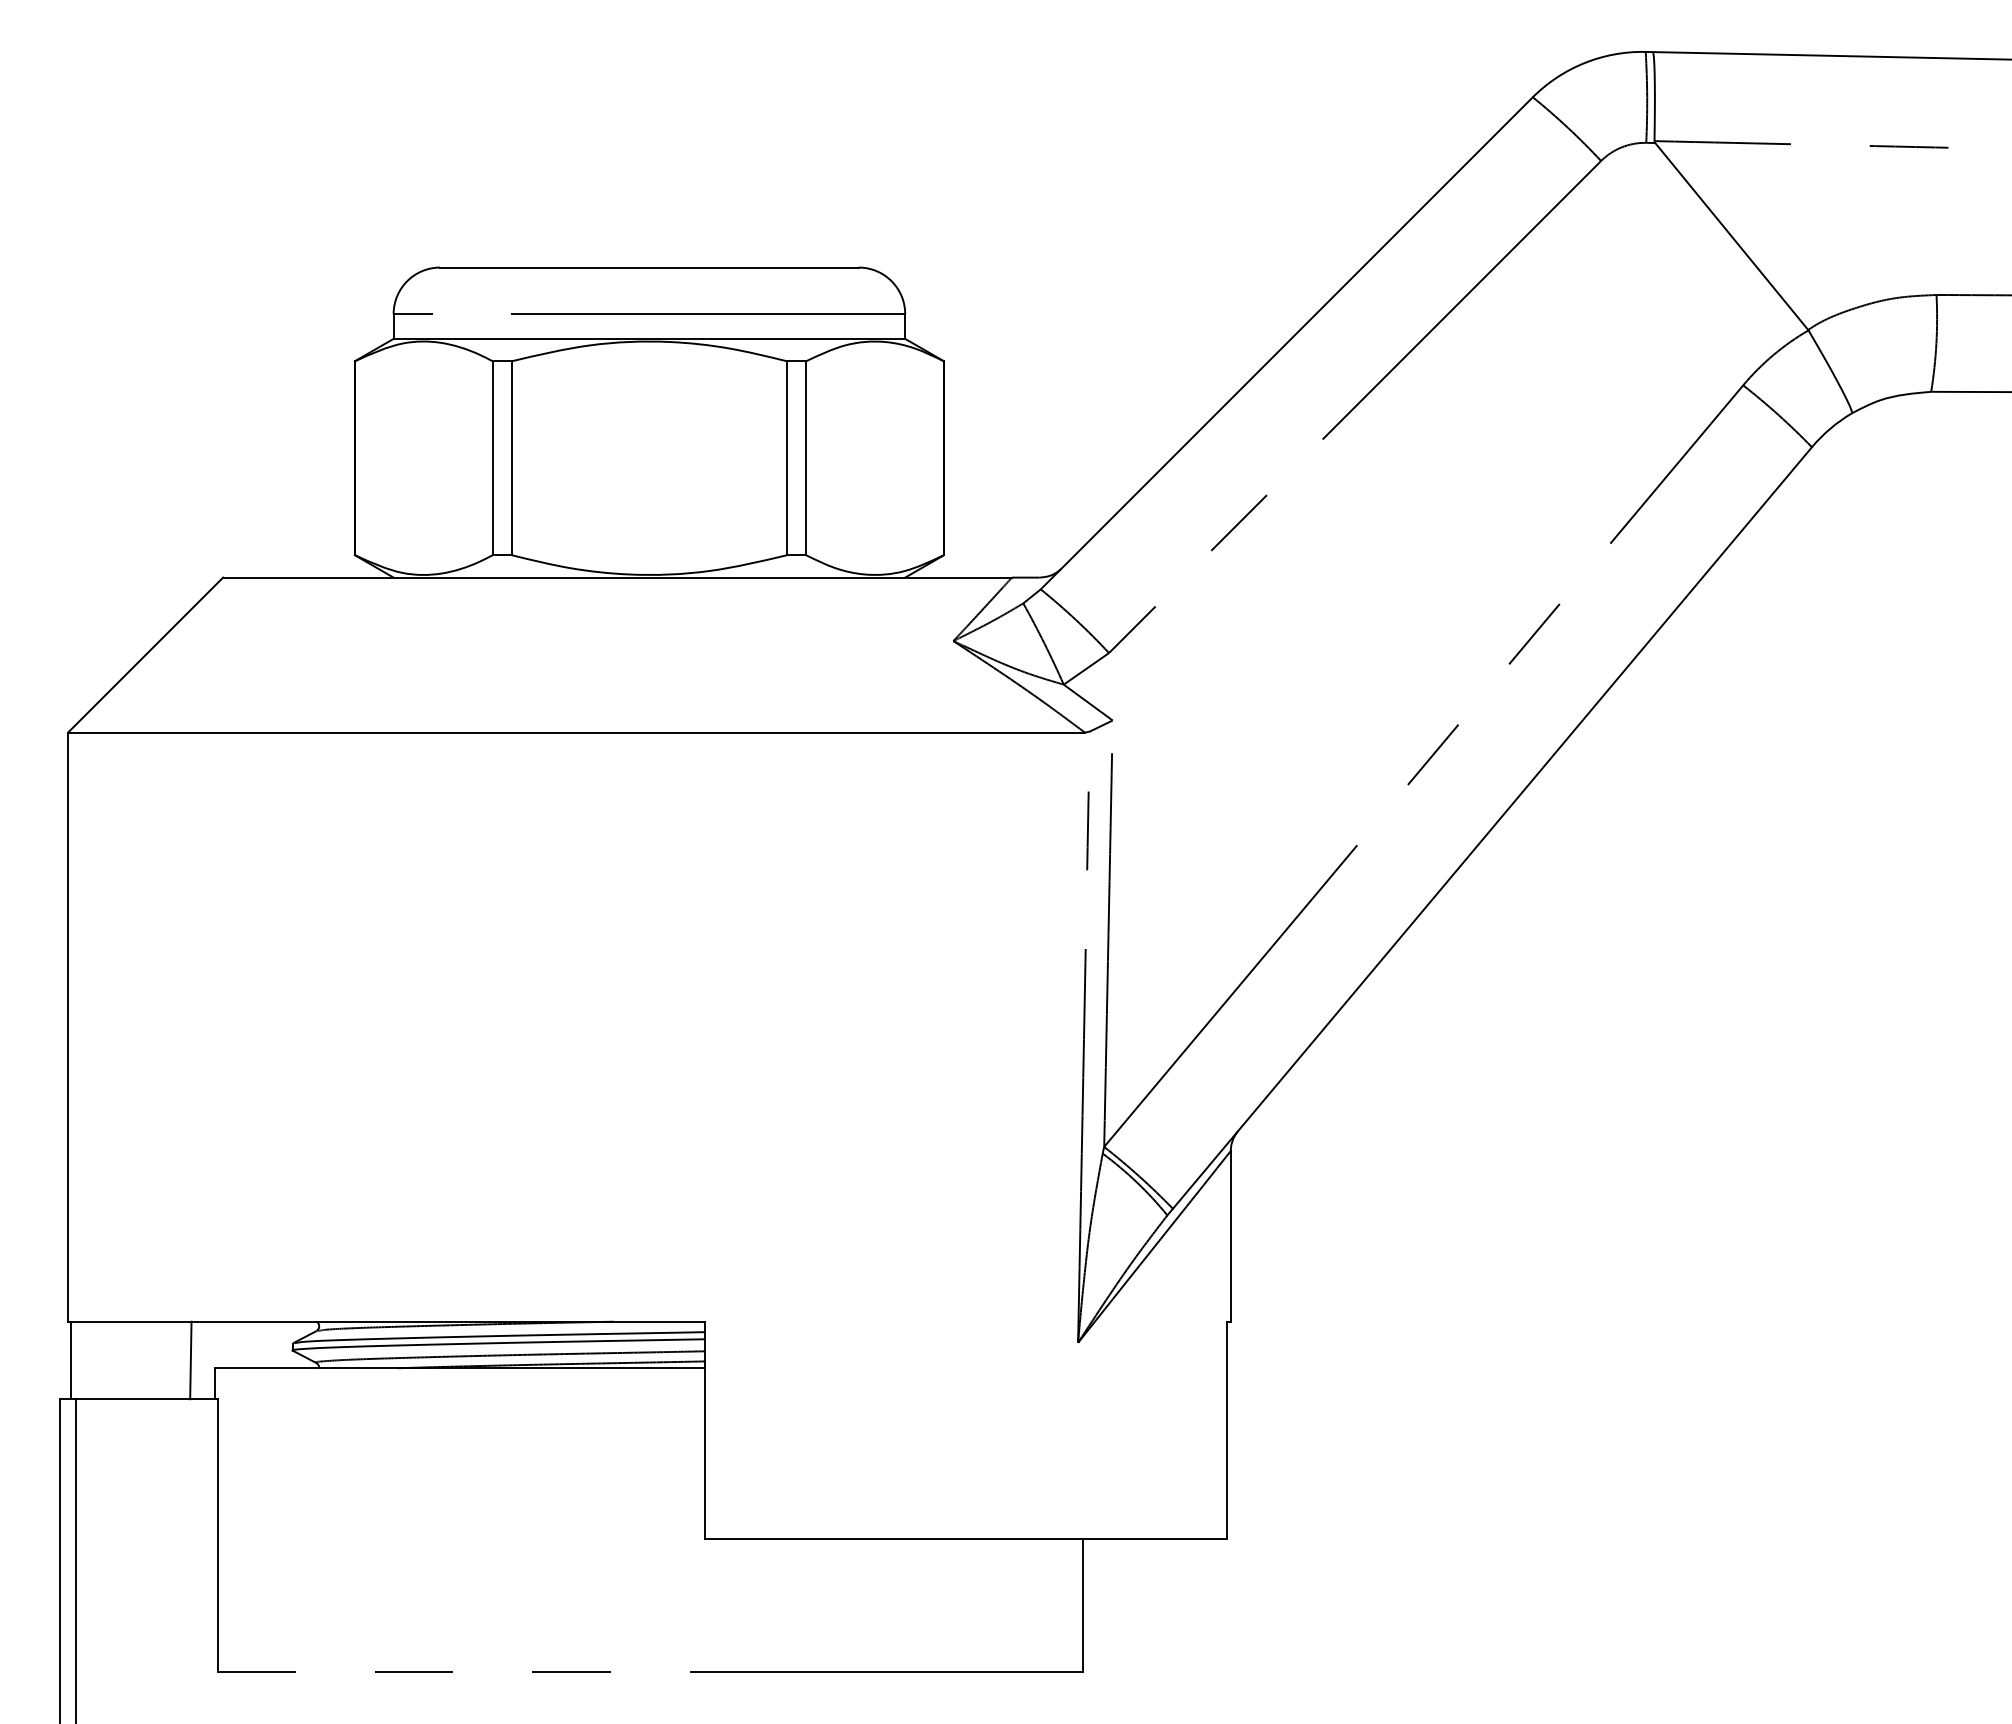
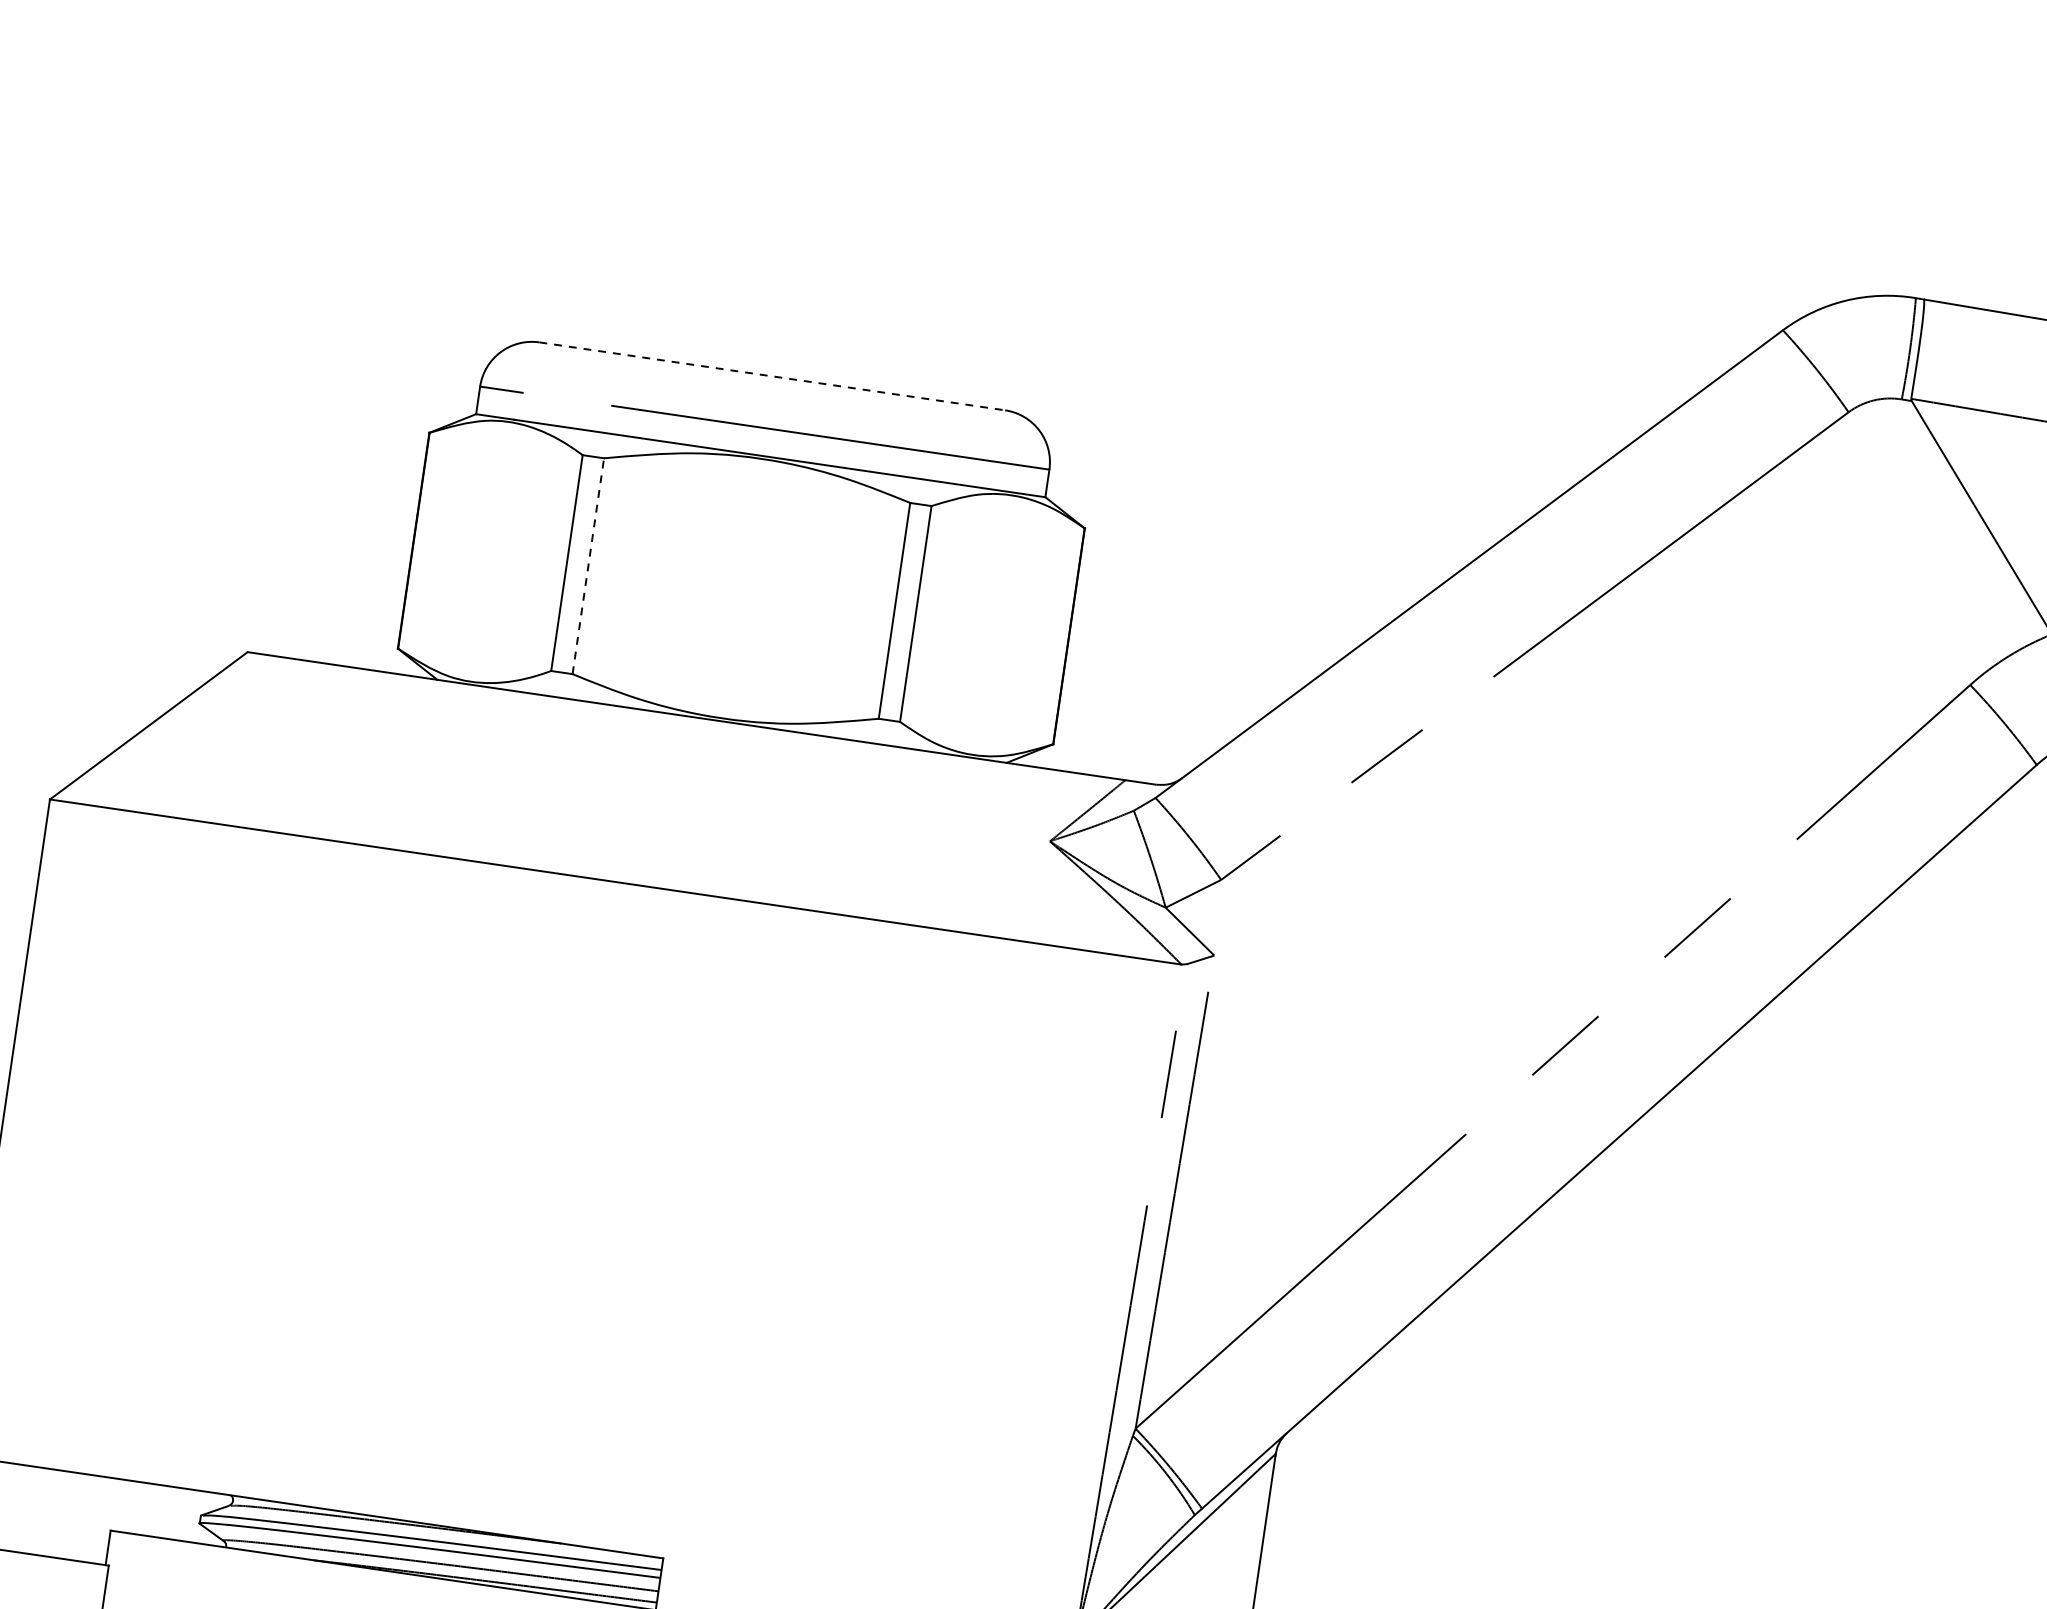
line: (649, 267) -> (772, 376), solid -> dashed
line: (511, 458) -> (587, 566), solid -> dashed
line: (190, 1360) -> (84, 1517), removed

